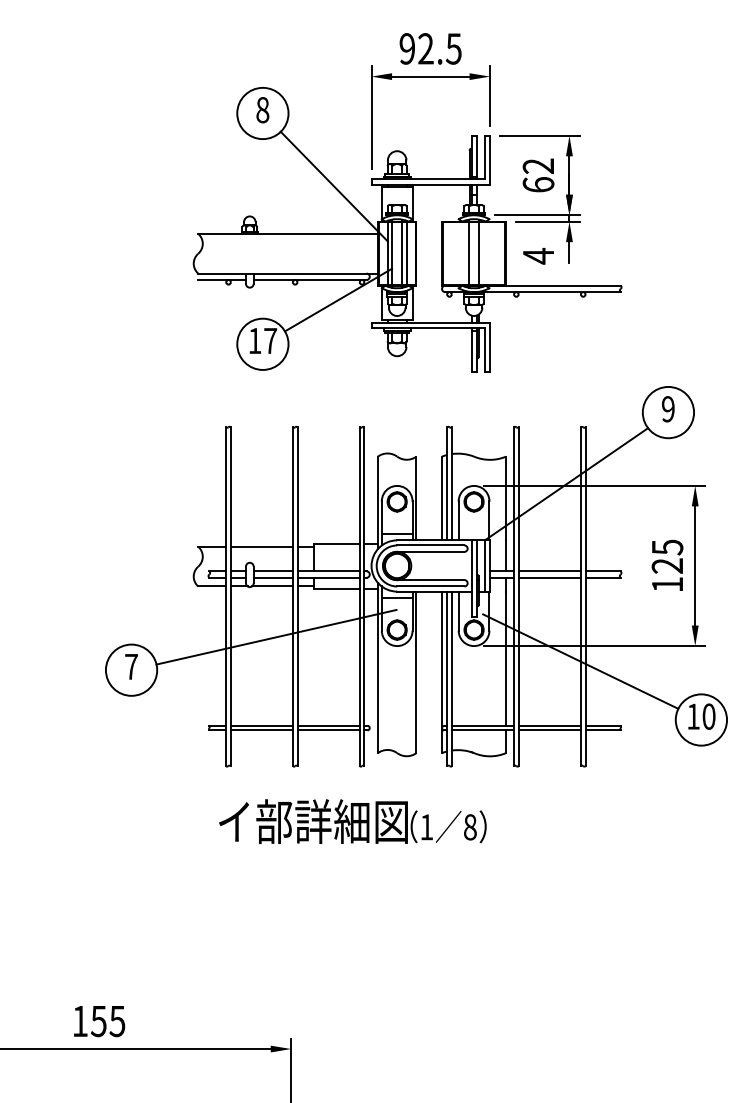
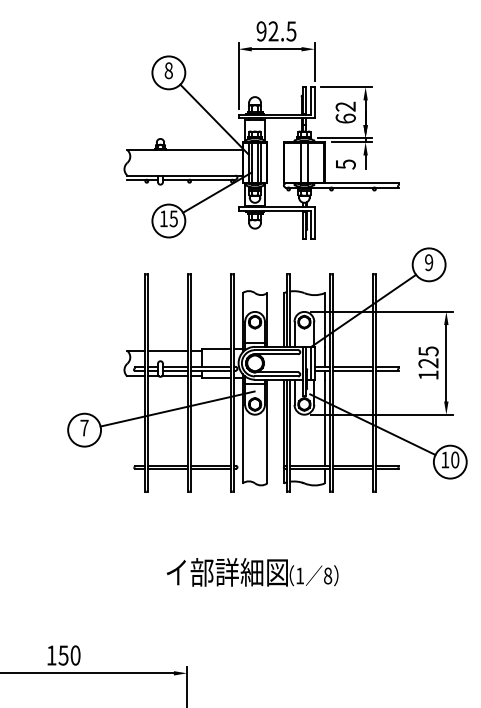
text: (538, 256) -> (345, 164), 4 -> 5
text: (270, 340) -> (173, 218), 17 -> 15
text: (352, 821) -> (252, 572), moved
text: (117, 1021) -> (75, 655), 155 -> 150

